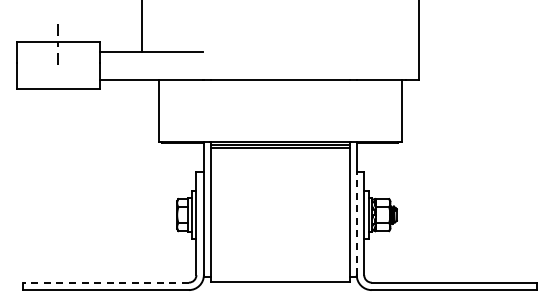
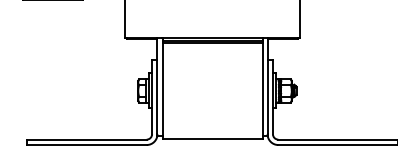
line: (356, 223) -> (267, 97), dashed -> solid
line: (106, 282) -> (87, 139), dashed -> solid

